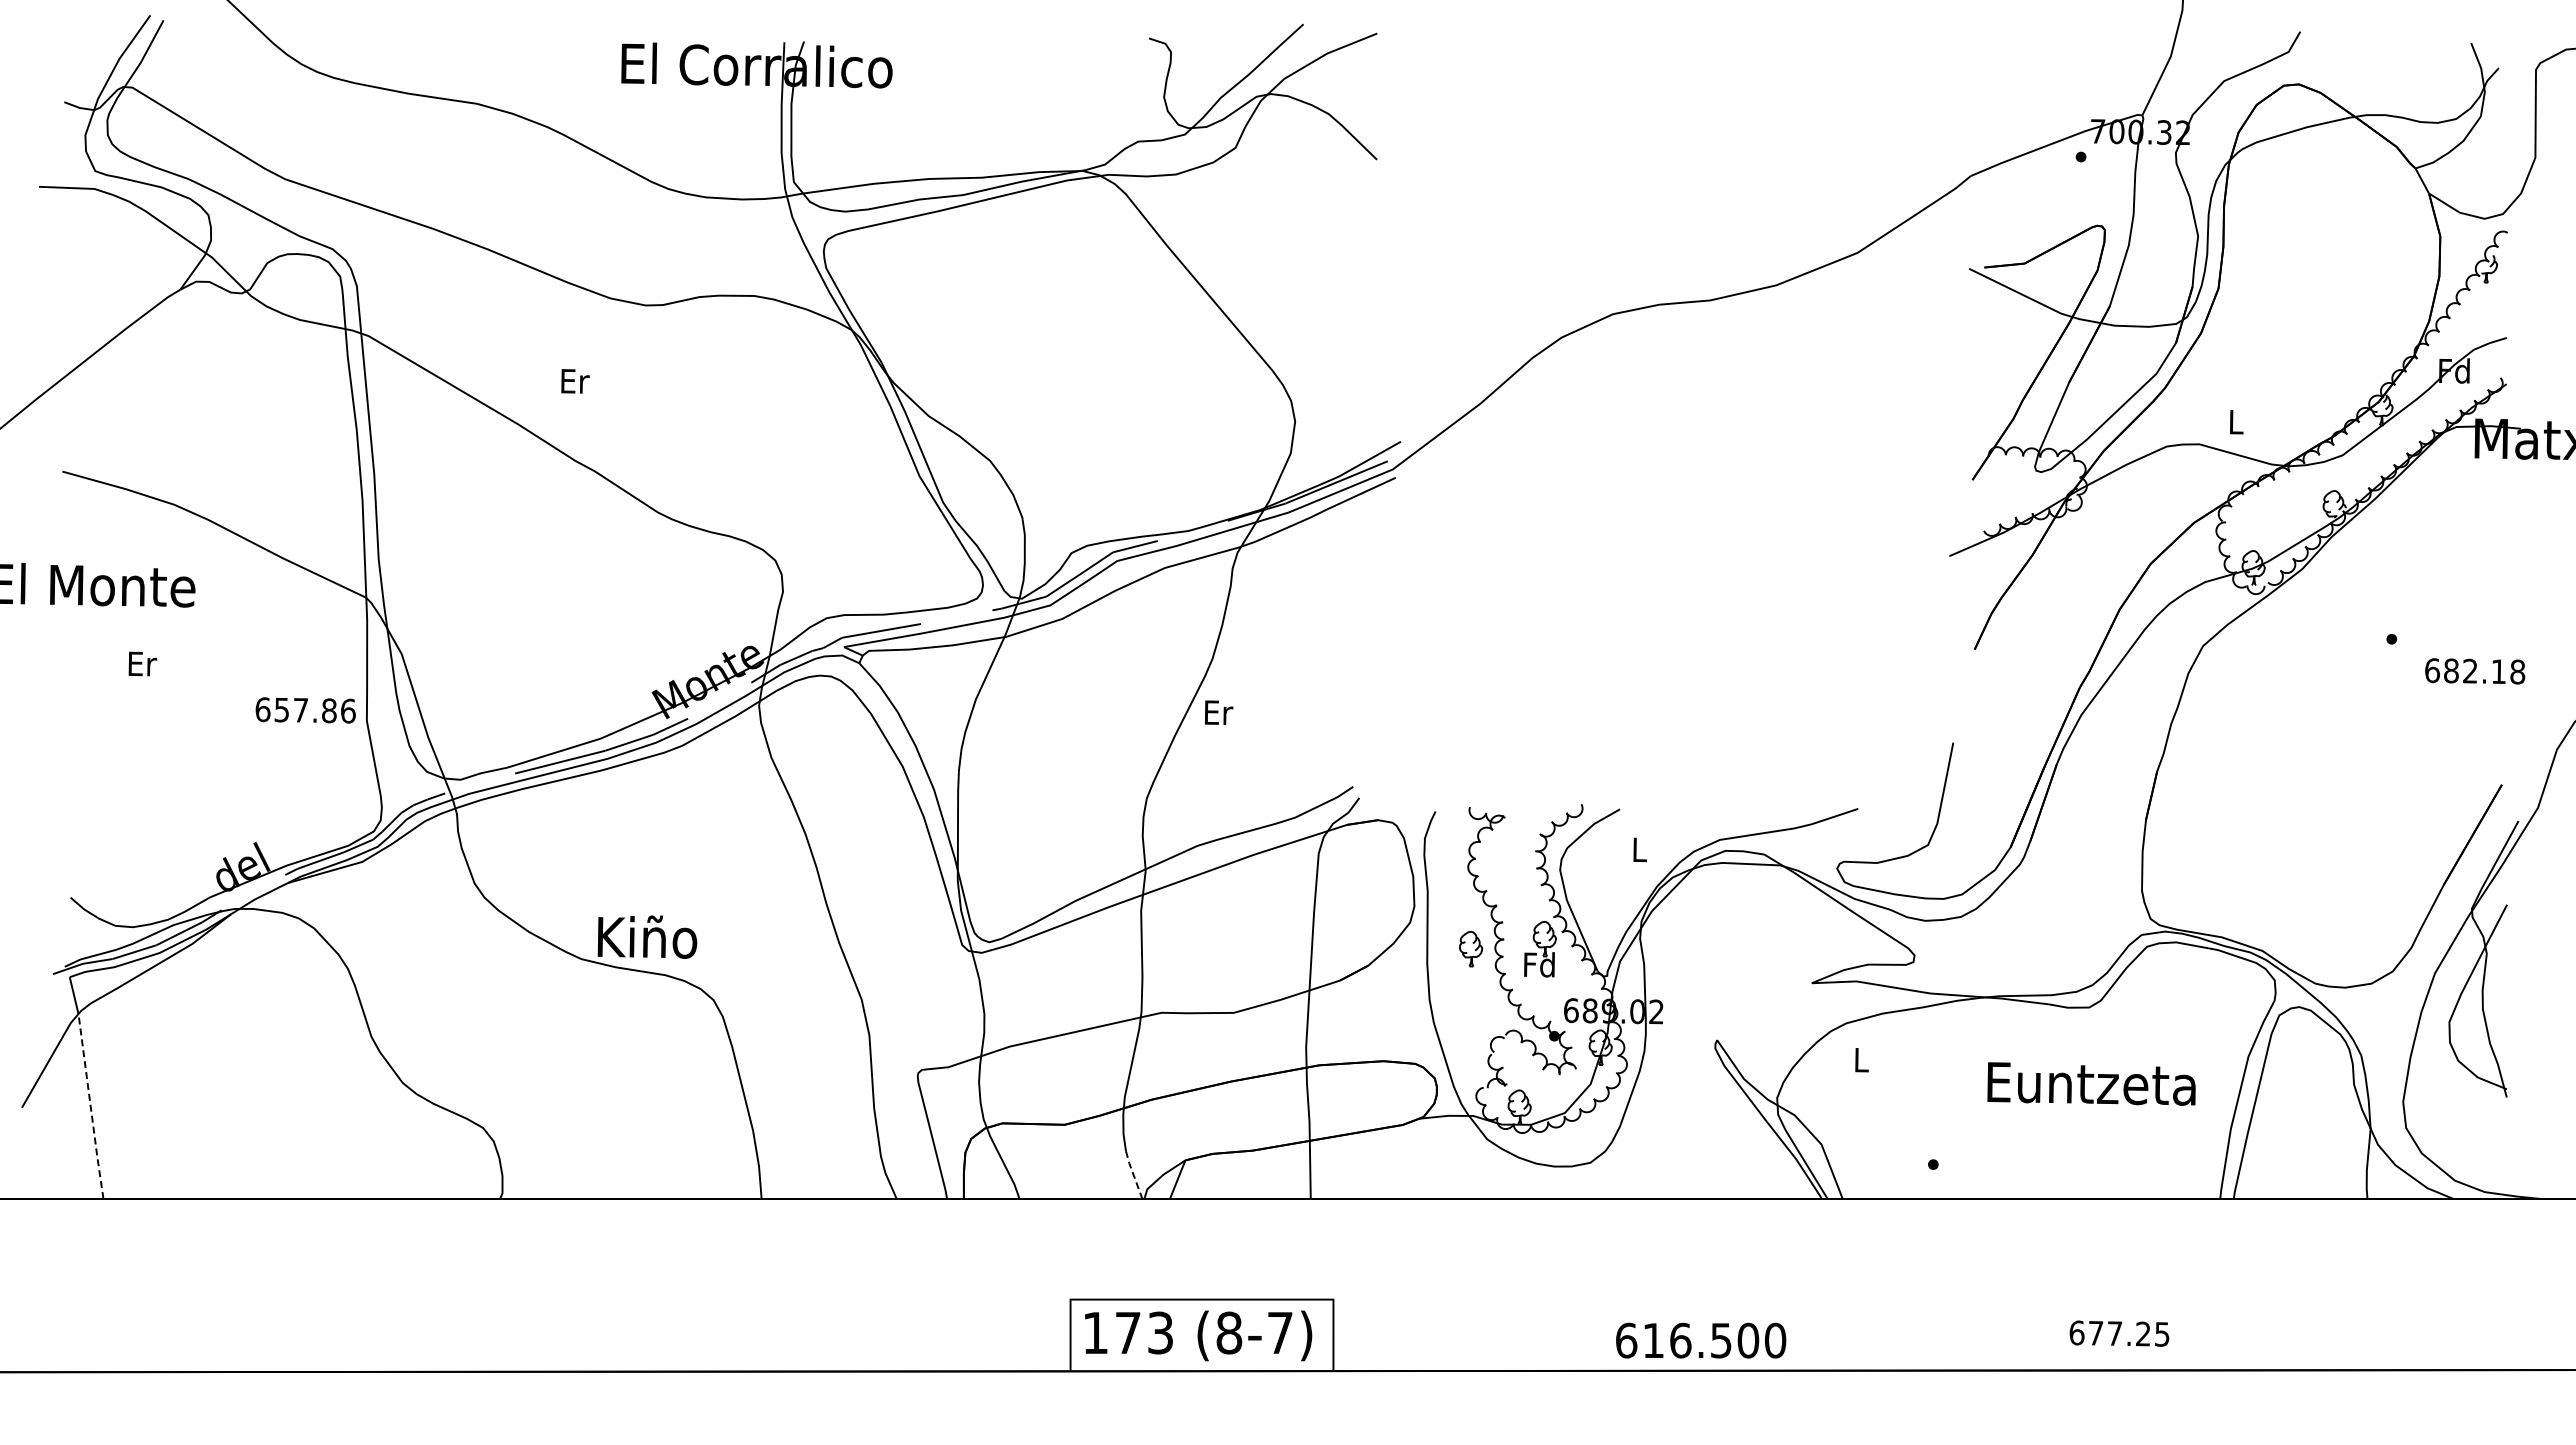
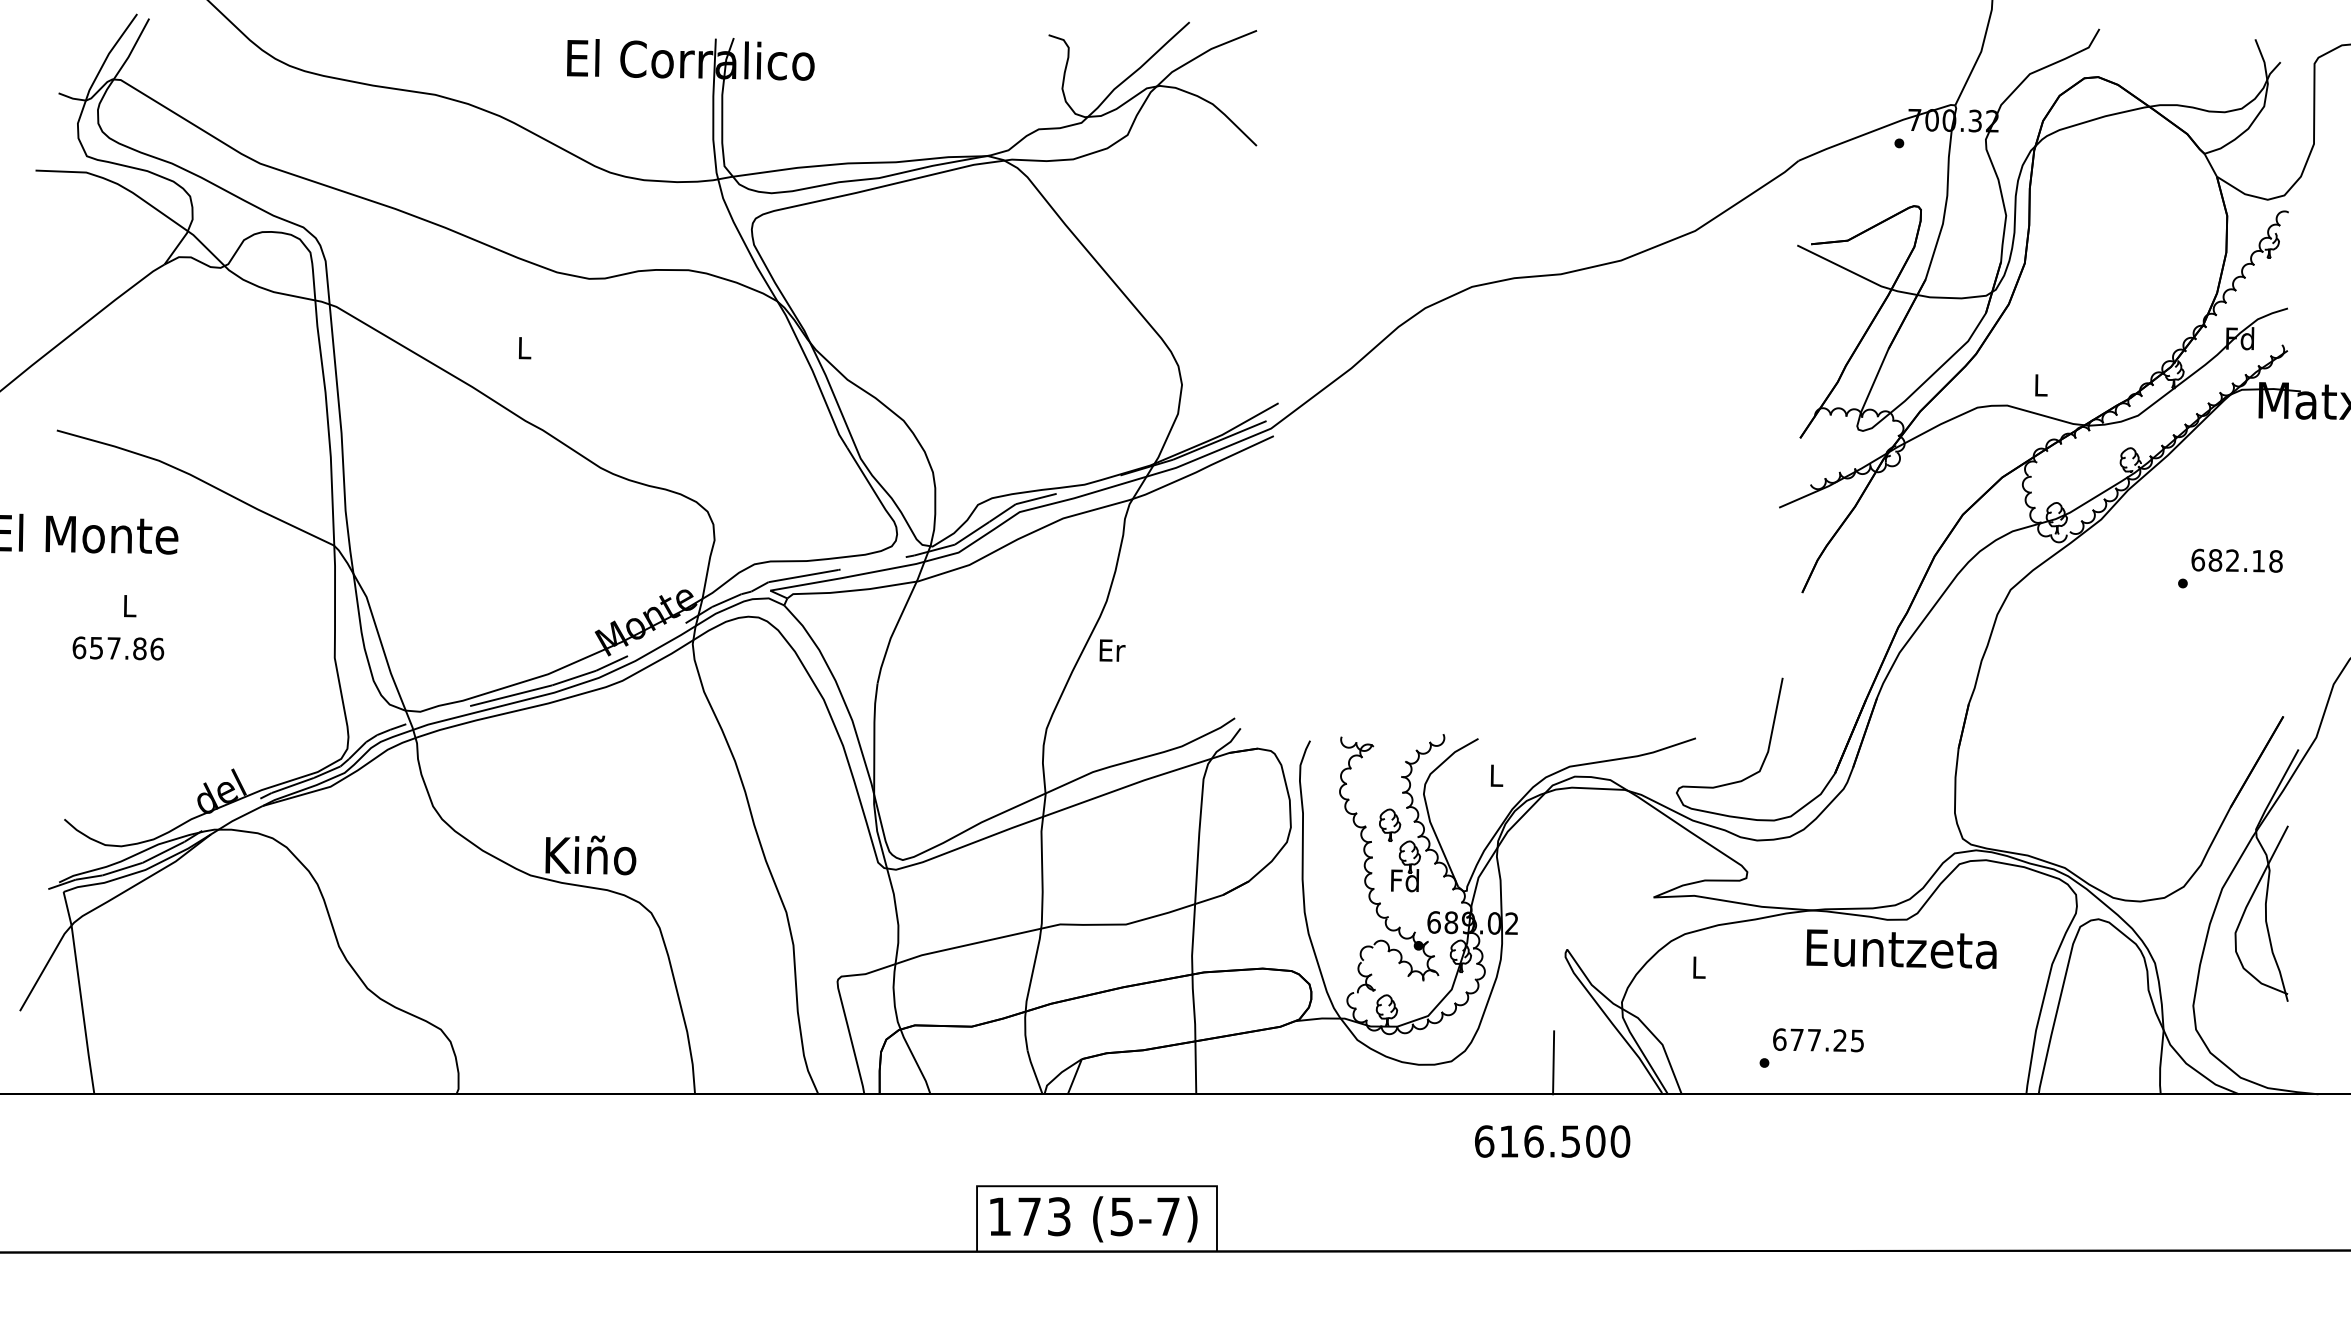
text: (575, 381) -> (525, 348), Er -> L
text: (142, 663) -> (130, 605), Er -> L
text: (2475, 671) -> (2237, 560), moved
text: (305, 710) -> (118, 648), moved
part: (1471, 949) -> (1390, 825), moved
text: (2091, 1083) -> (1901, 948), moved
line: (90, 1106) -> (82, 1009), dashed -> solid
line: (1701, 1163) -> (1552, 1062), added
line: (1133, 1174) -> (1034, 1072), dashed -> solid
text: (1229, 1332) -> (1122, 1216), (8-7) -> (5-7)
text: (2119, 1333) -> (1818, 1040), moved
text: (1701, 1340) -> (1552, 1141), moved

